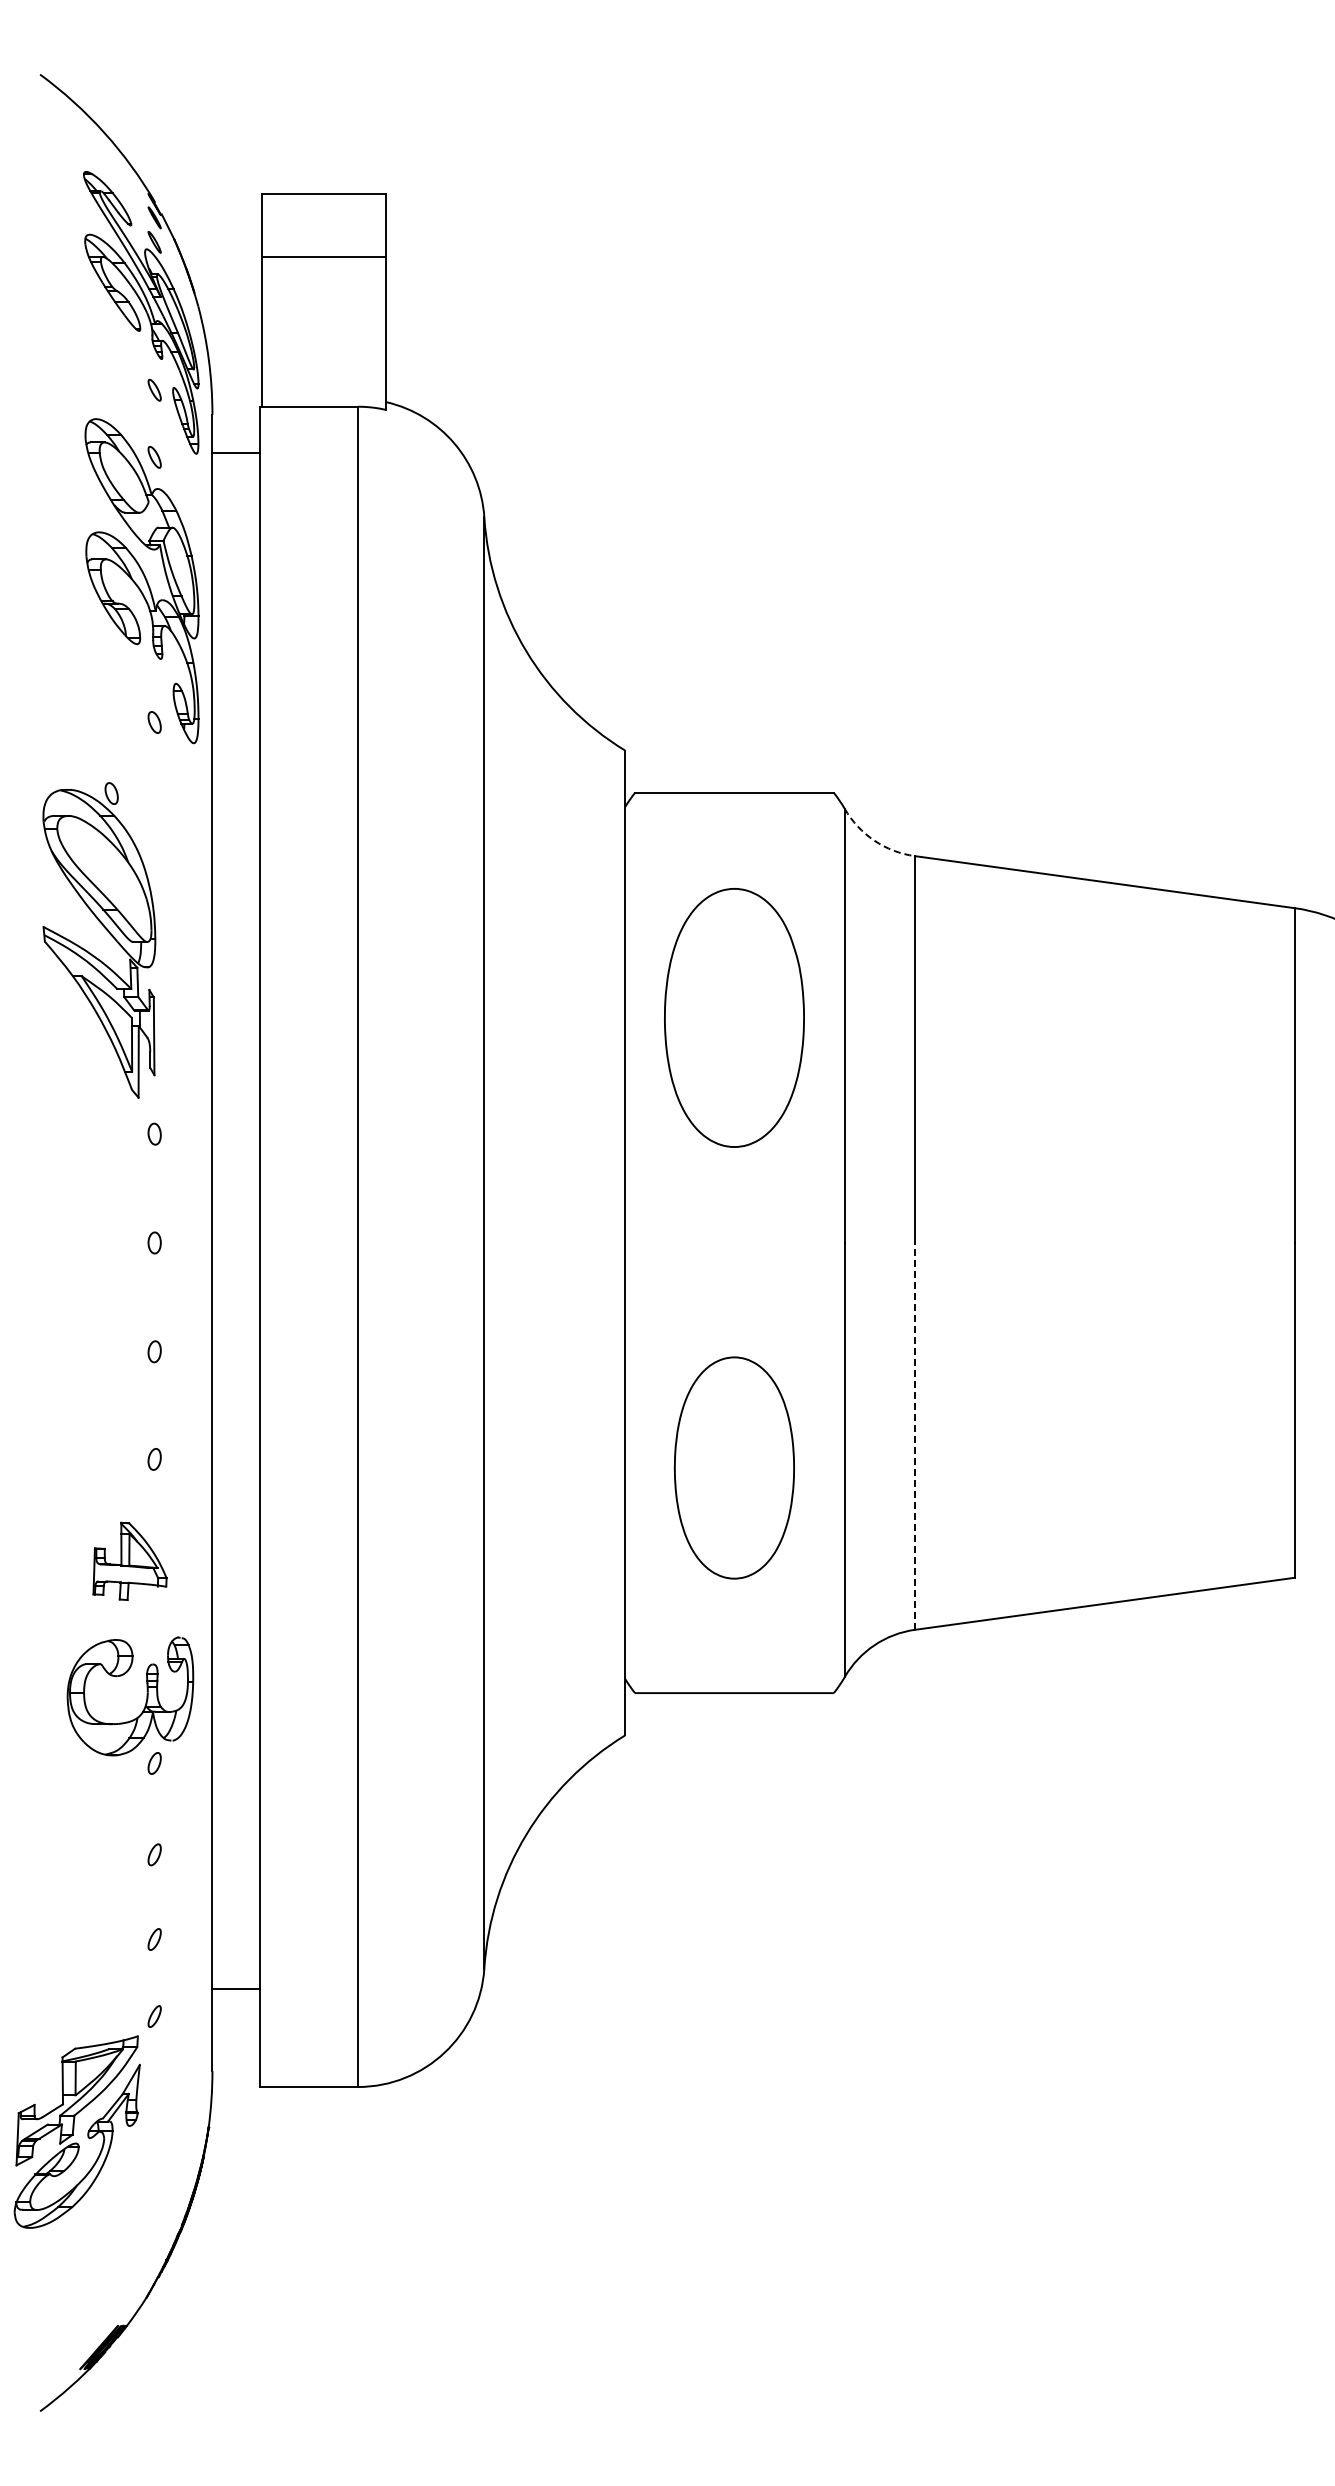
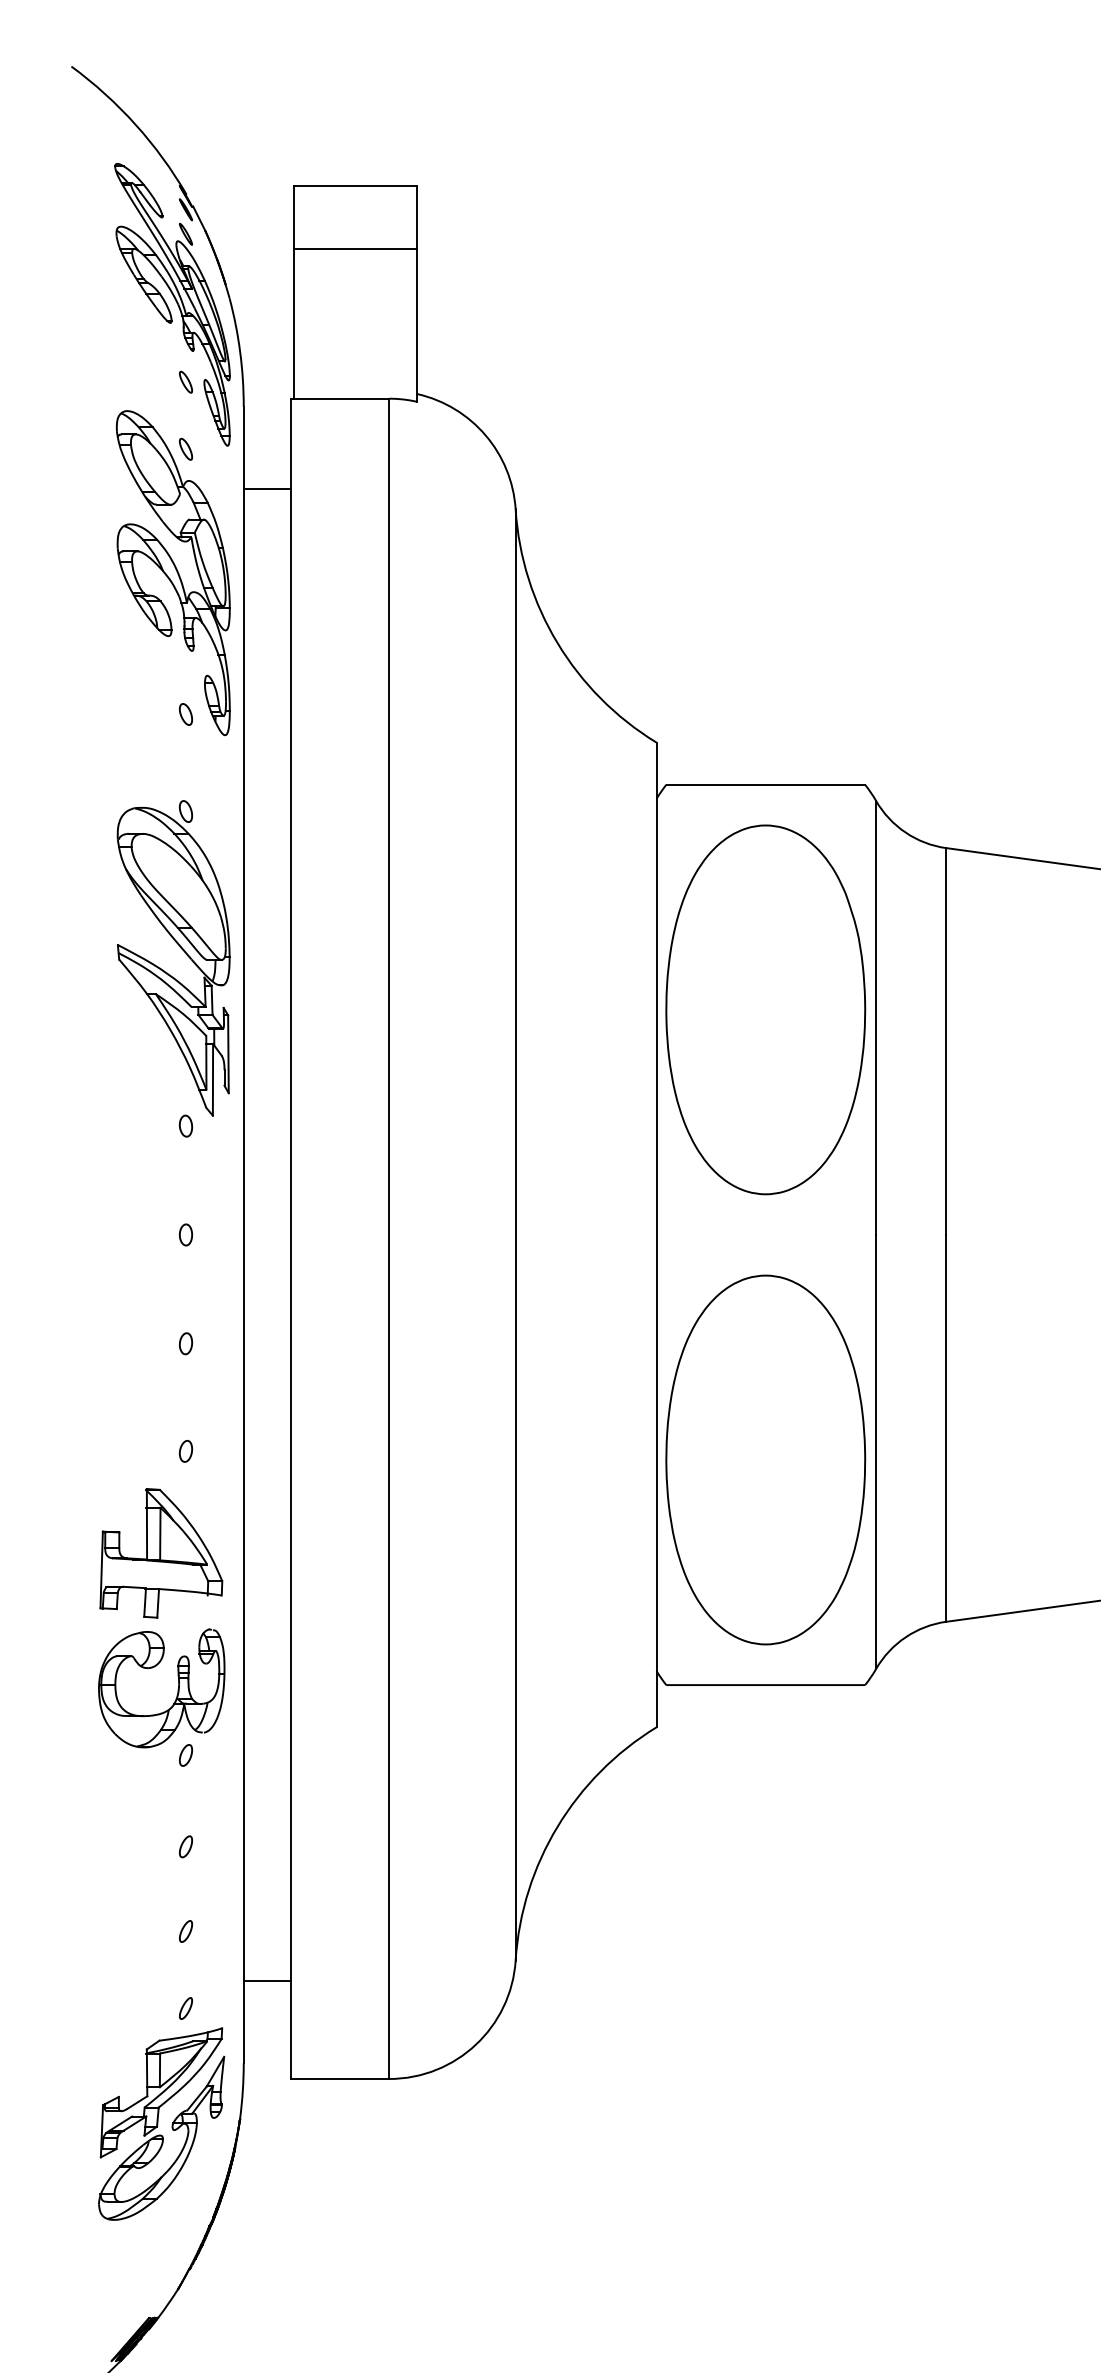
line: (235, 453) -> (266, 489), moved
arc: (874, 840) -> (905, 832), dashed -> solid
part: (107, 931) -> (181, 949), moved
part: (734, 1017) -> (765, 1009), size x1.43
line: (915, 1435) -> (946, 1427), dashed -> solid
part: (734, 1467) -> (765, 1459), size x1.67
part: (129, 1561) -> (160, 1553), size x1.67
part: (76, 2131) -> (160, 2123), moved

